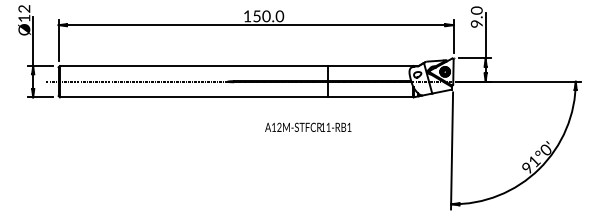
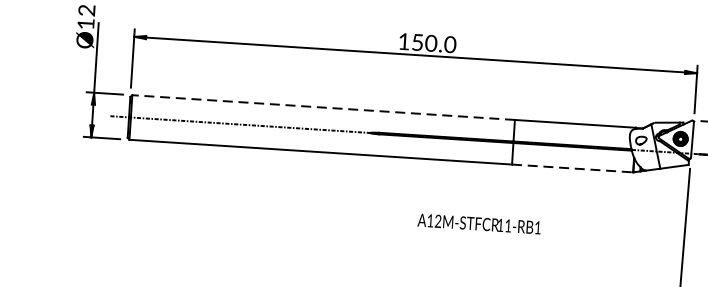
line: (193, 66) -> (322, 108), solid -> dashed
line: (371, 97) -> (573, 168), solid -> dashed
text: (308, 126) -> (479, 222), moved

